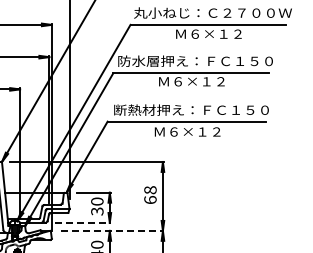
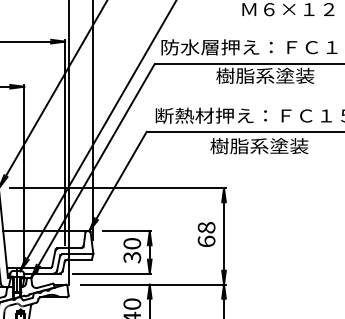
text: (192, 81) -> (265, 75), Ｍ６×１２ -> 樹脂系塗装
text: (188, 131) -> (259, 145), Ｍ６×１２ -> 樹脂系塗装
line: (83, 222) -> (112, 272), dashed -> solid
line: (112, 230) -> (153, 284), dashed -> solid

